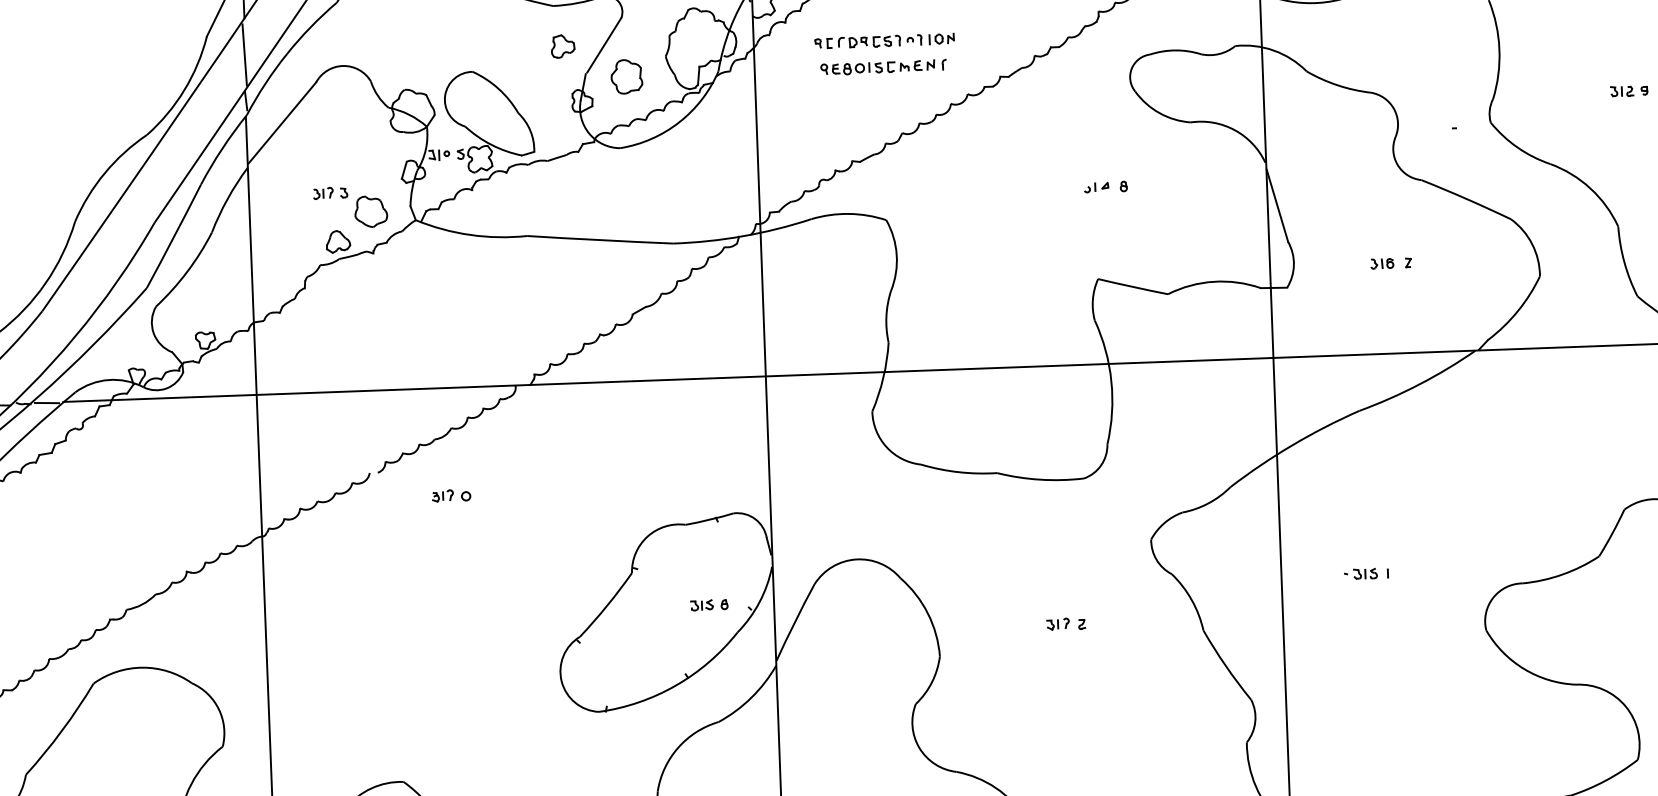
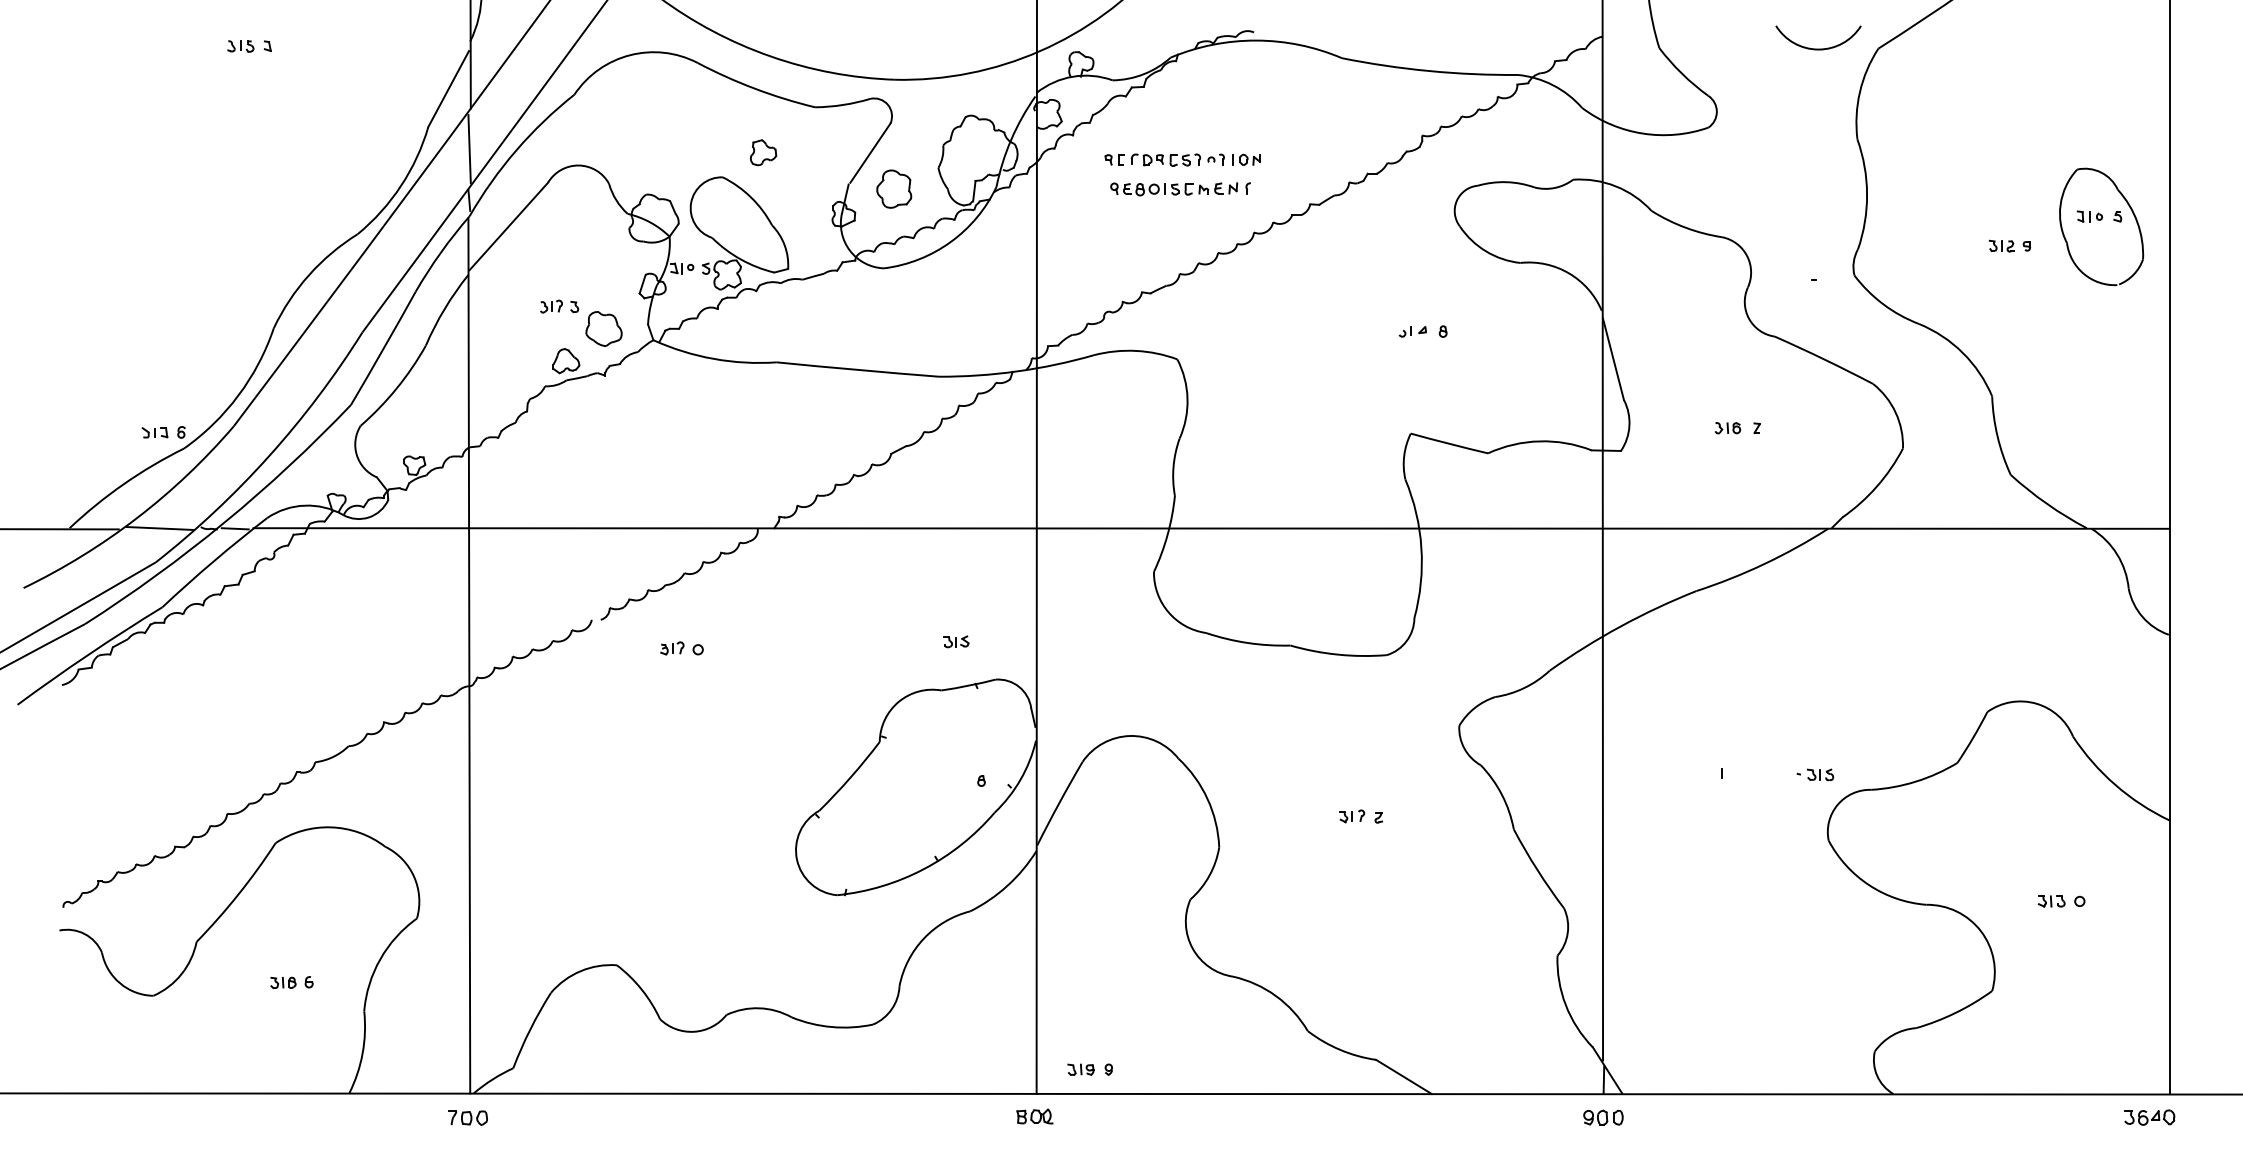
part: (563, 46) -> (763, 152), moved
part: (1360, 573) -> (1815, 774), moved
part: (702, 605) -> (956, 641), moved

